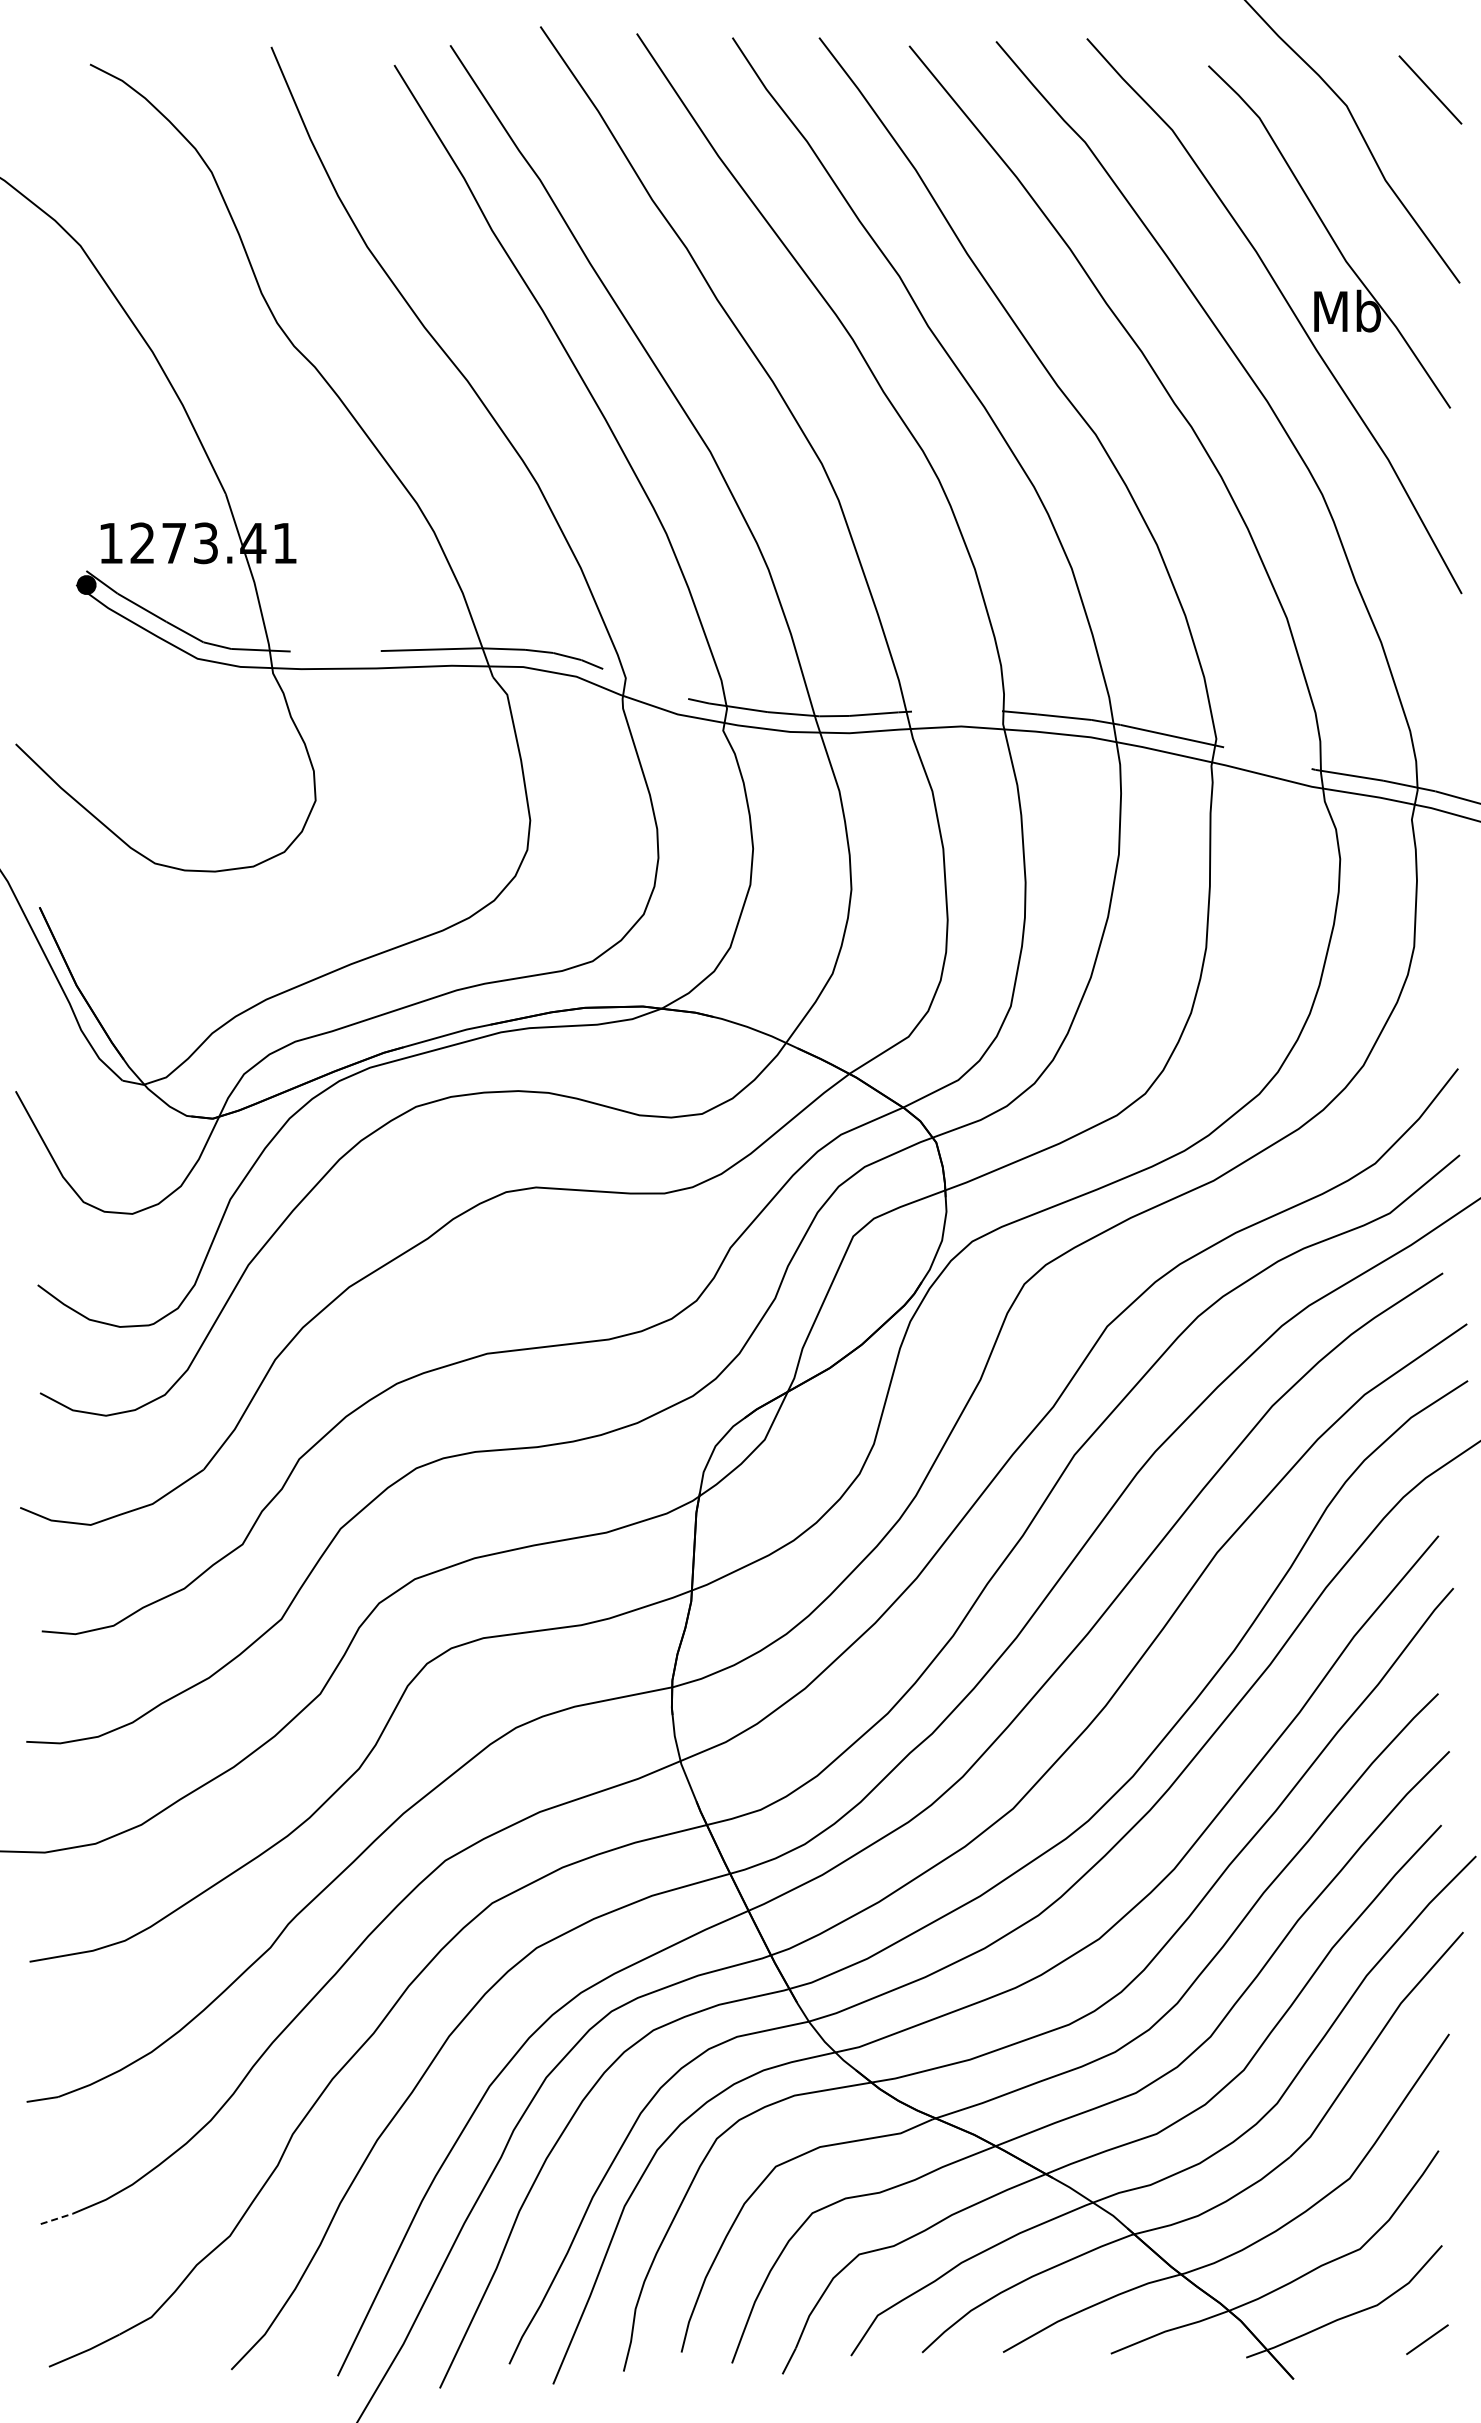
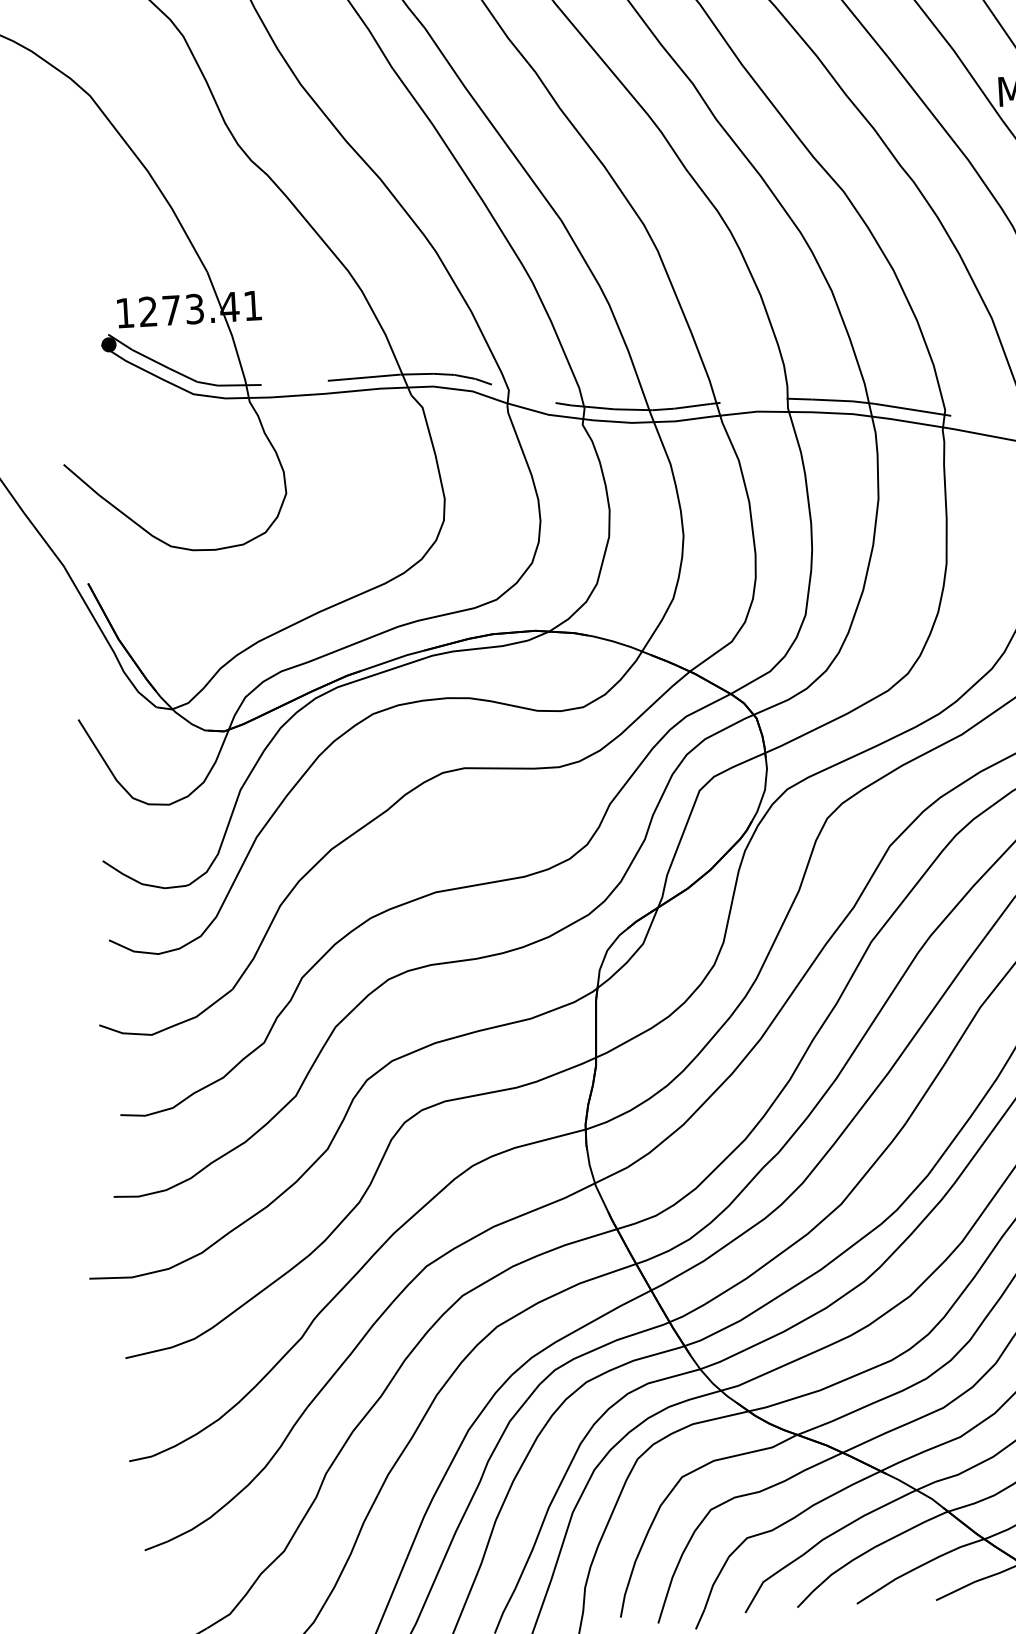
line: (56, 2218) -> (156, 1545), dashed -> solid

